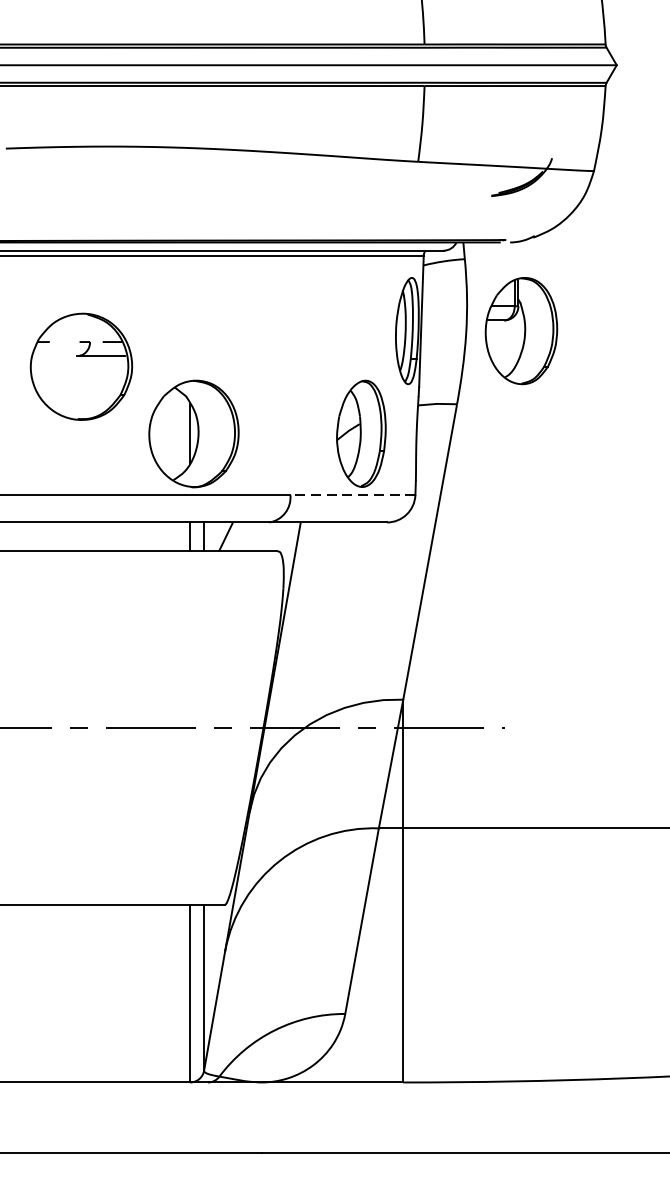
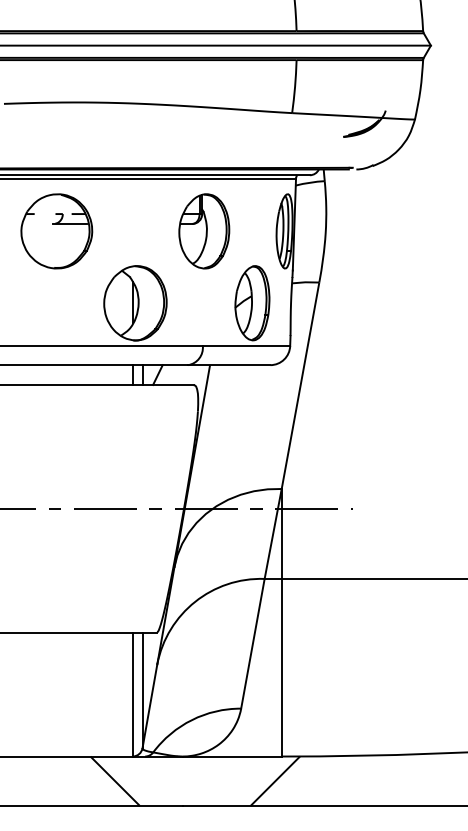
part: (521, 331) -> (204, 231), moved
part: (81, 366) -> (56, 231), moved
line: (352, 495) -> (246, 346), dashed -> solid
hatch: (279, 1118) -> (195, 781), added

